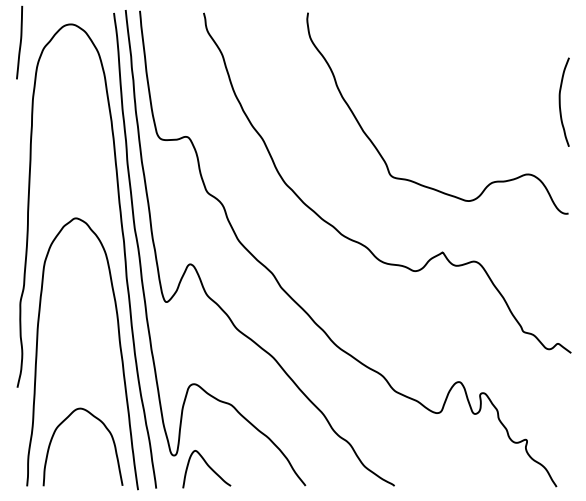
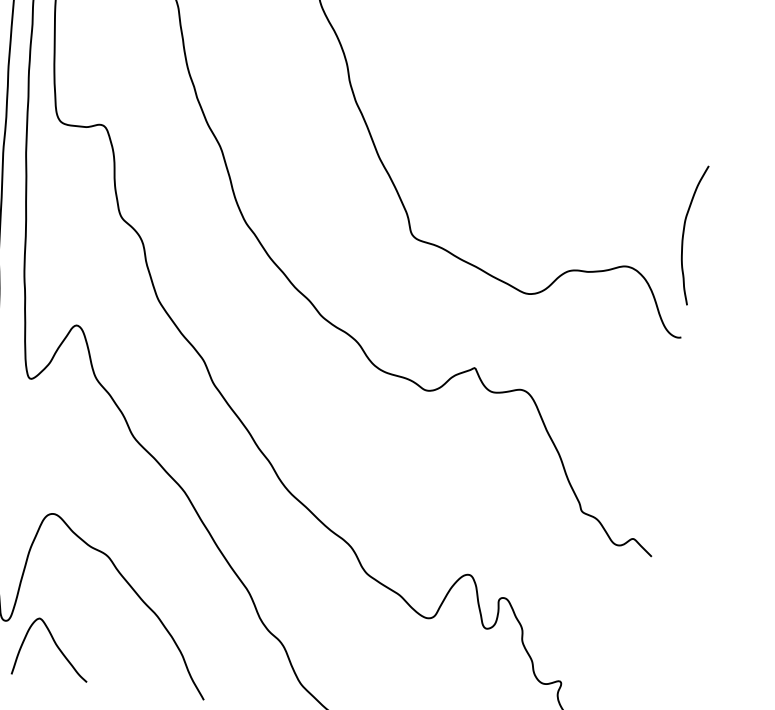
curve: (560, 101) -> (684, 232), moved

